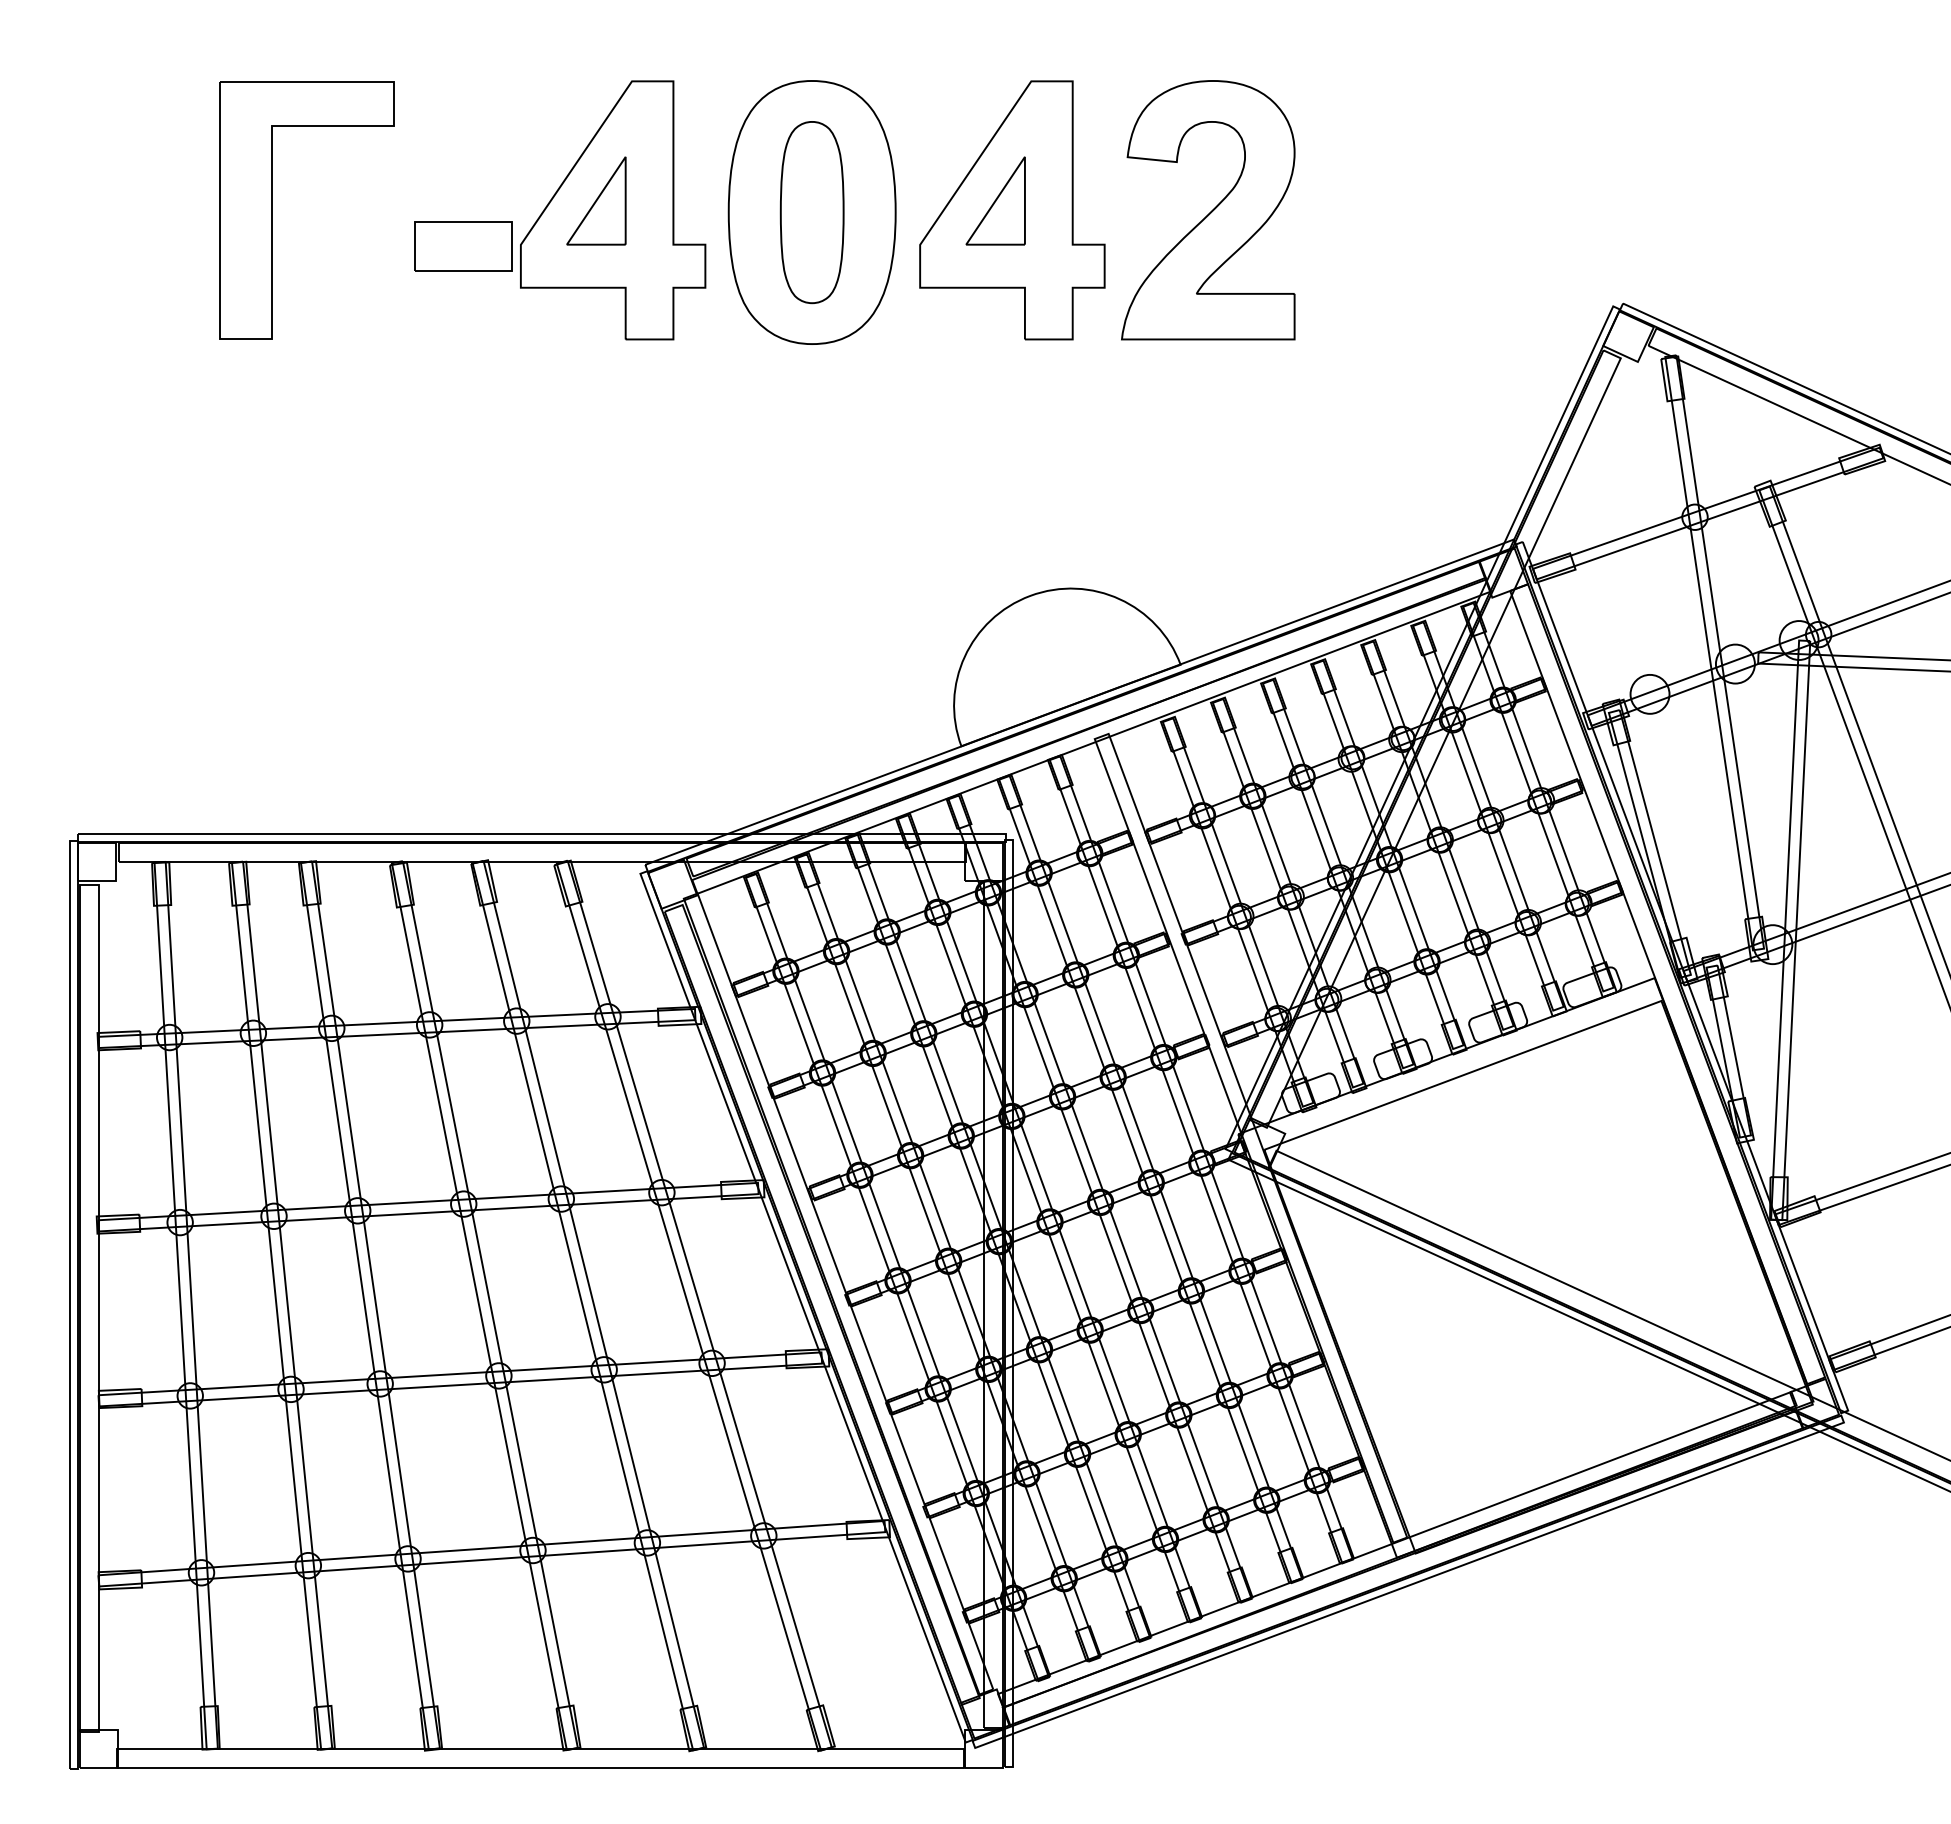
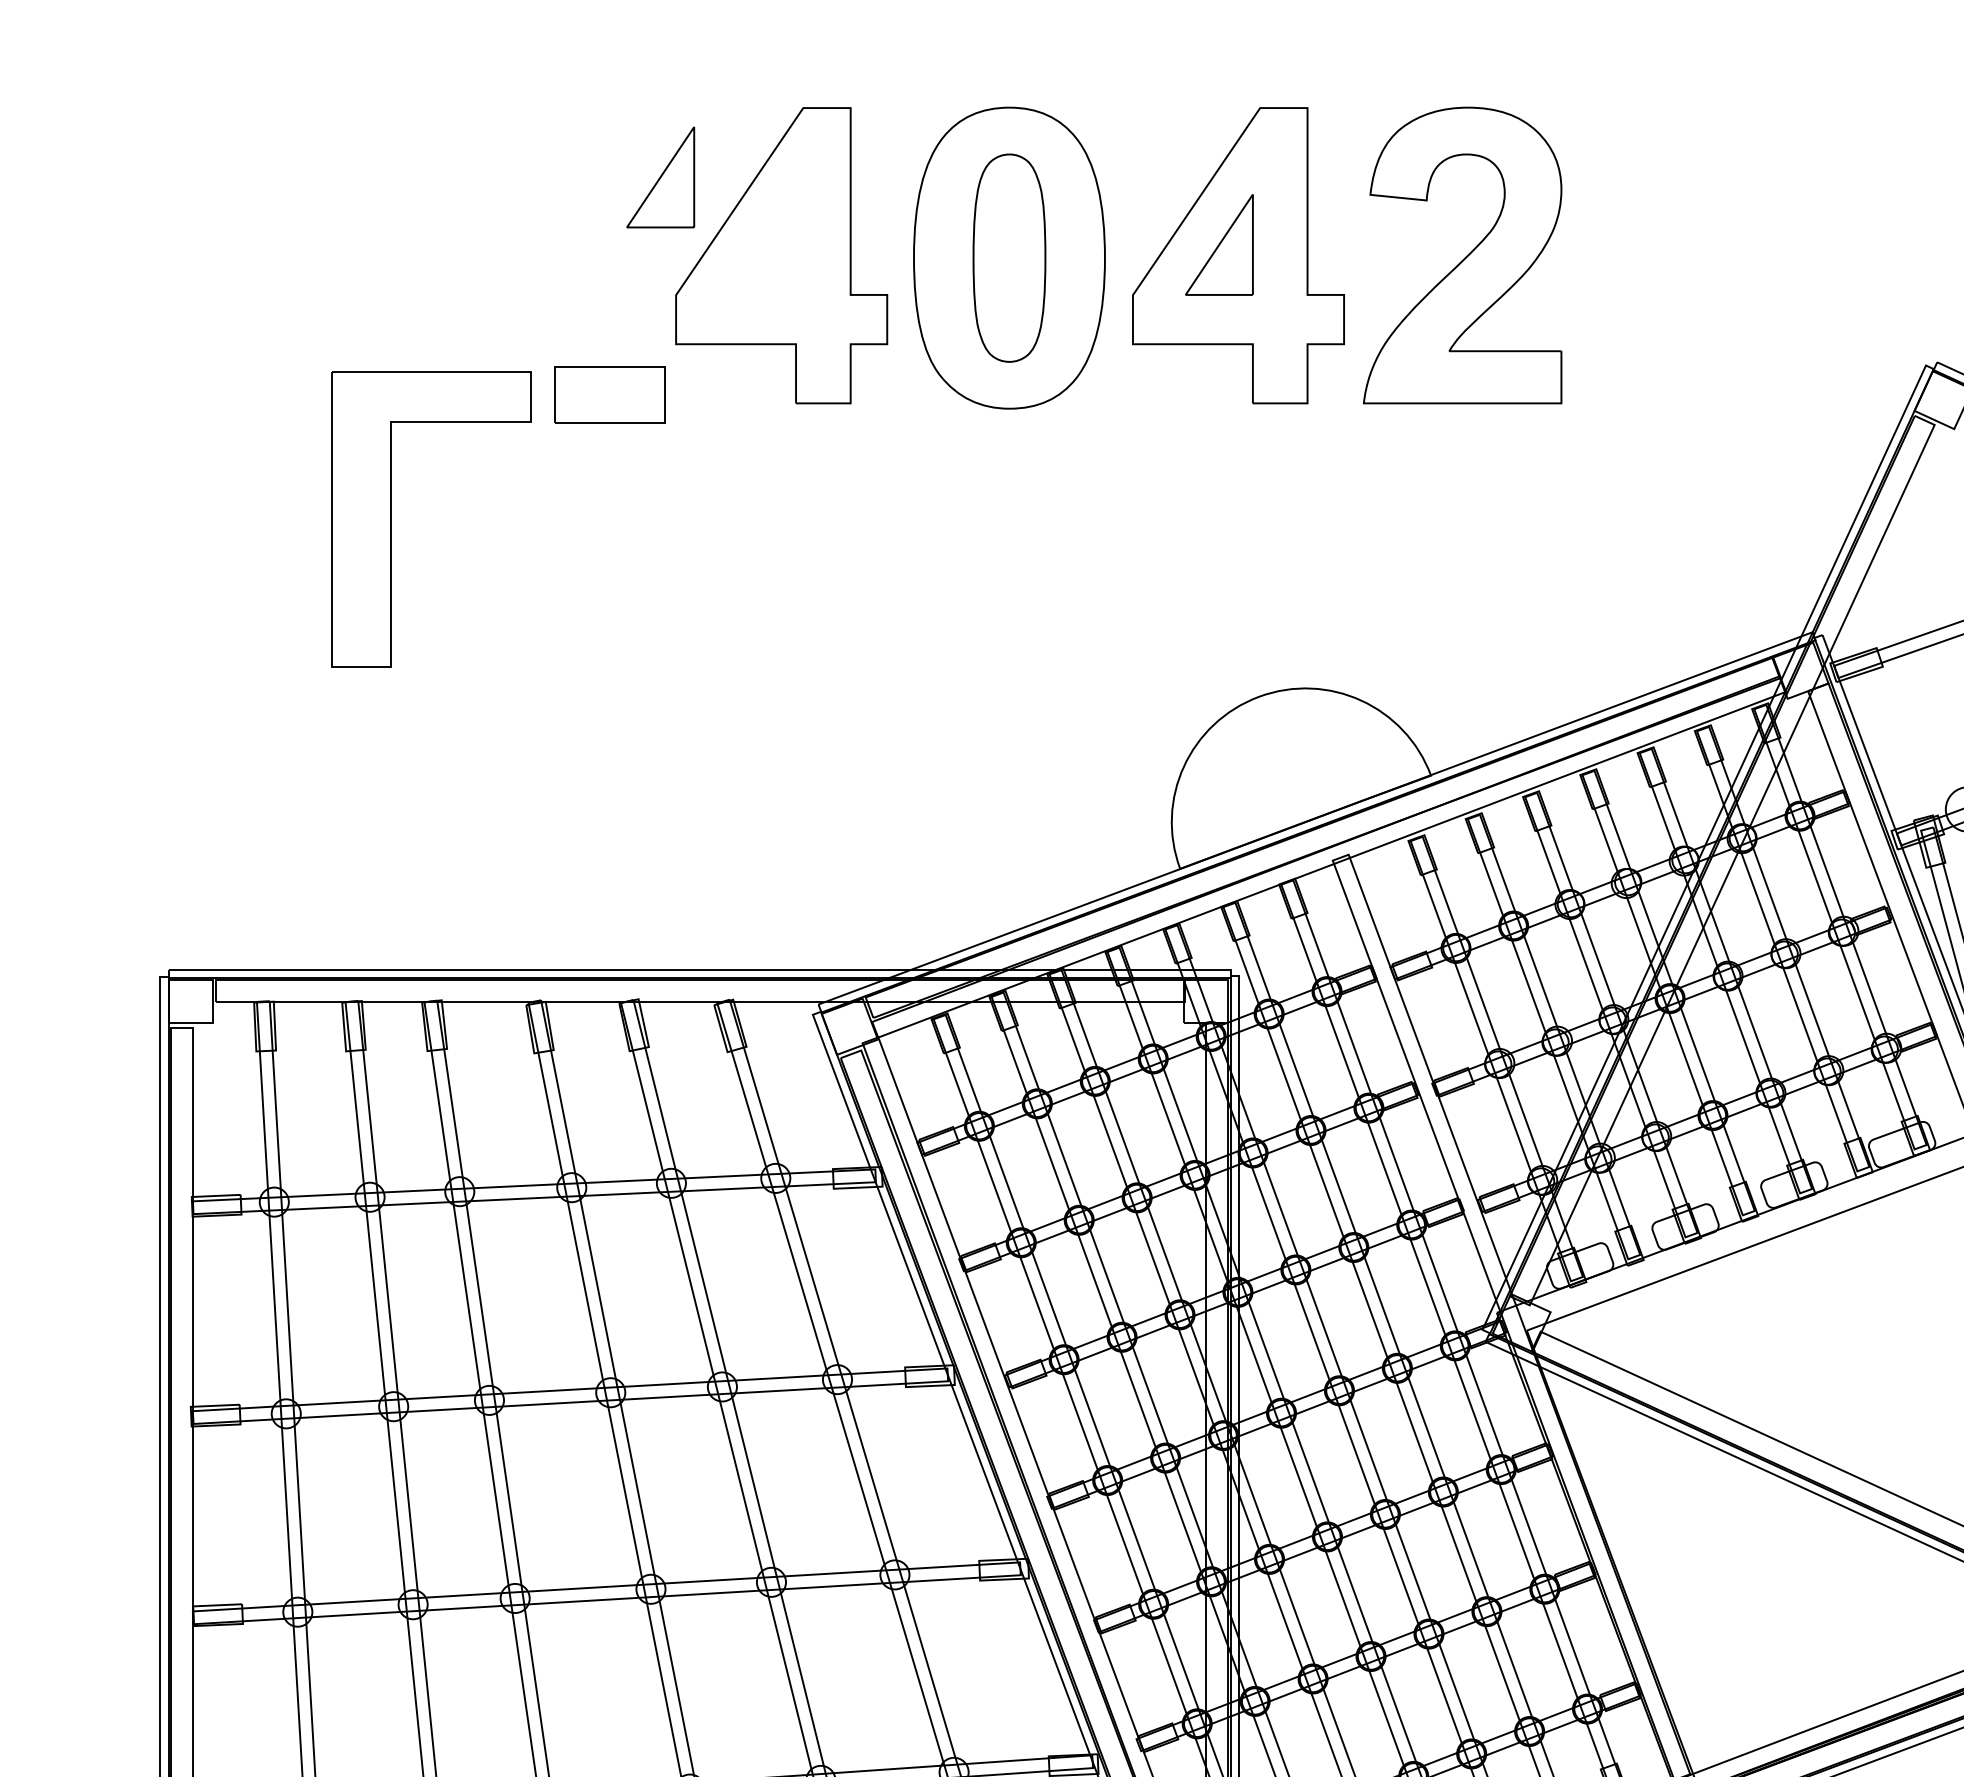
part: (596, 200) -> (660, 176), moved
part: (272, 210) -> (391, 519), moved
part: (463, 246) -> (610, 395), moved

